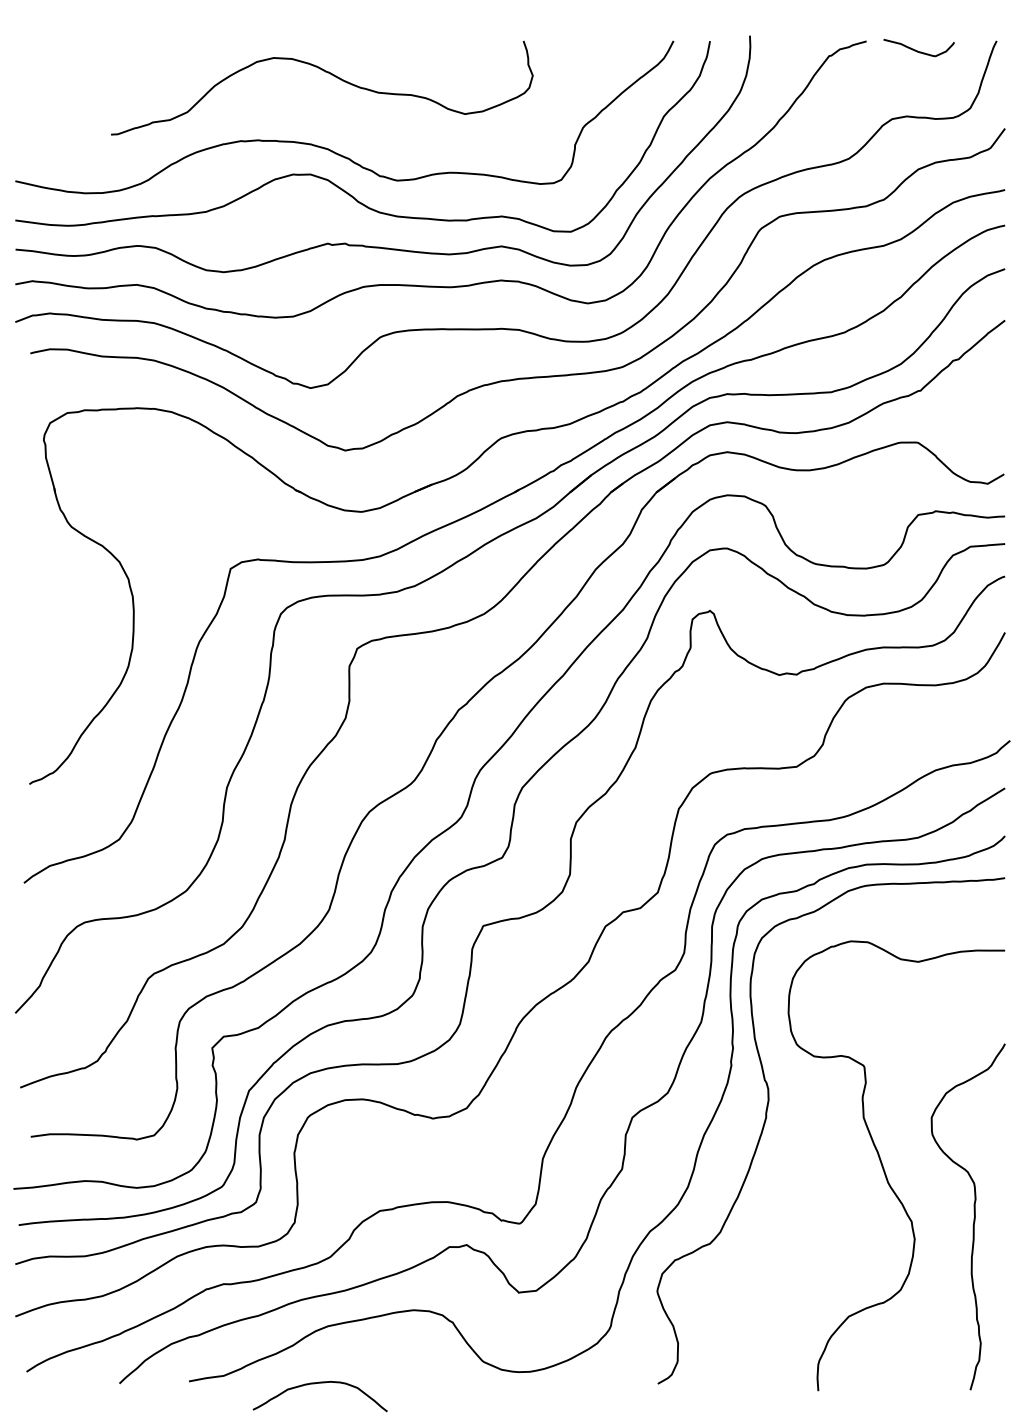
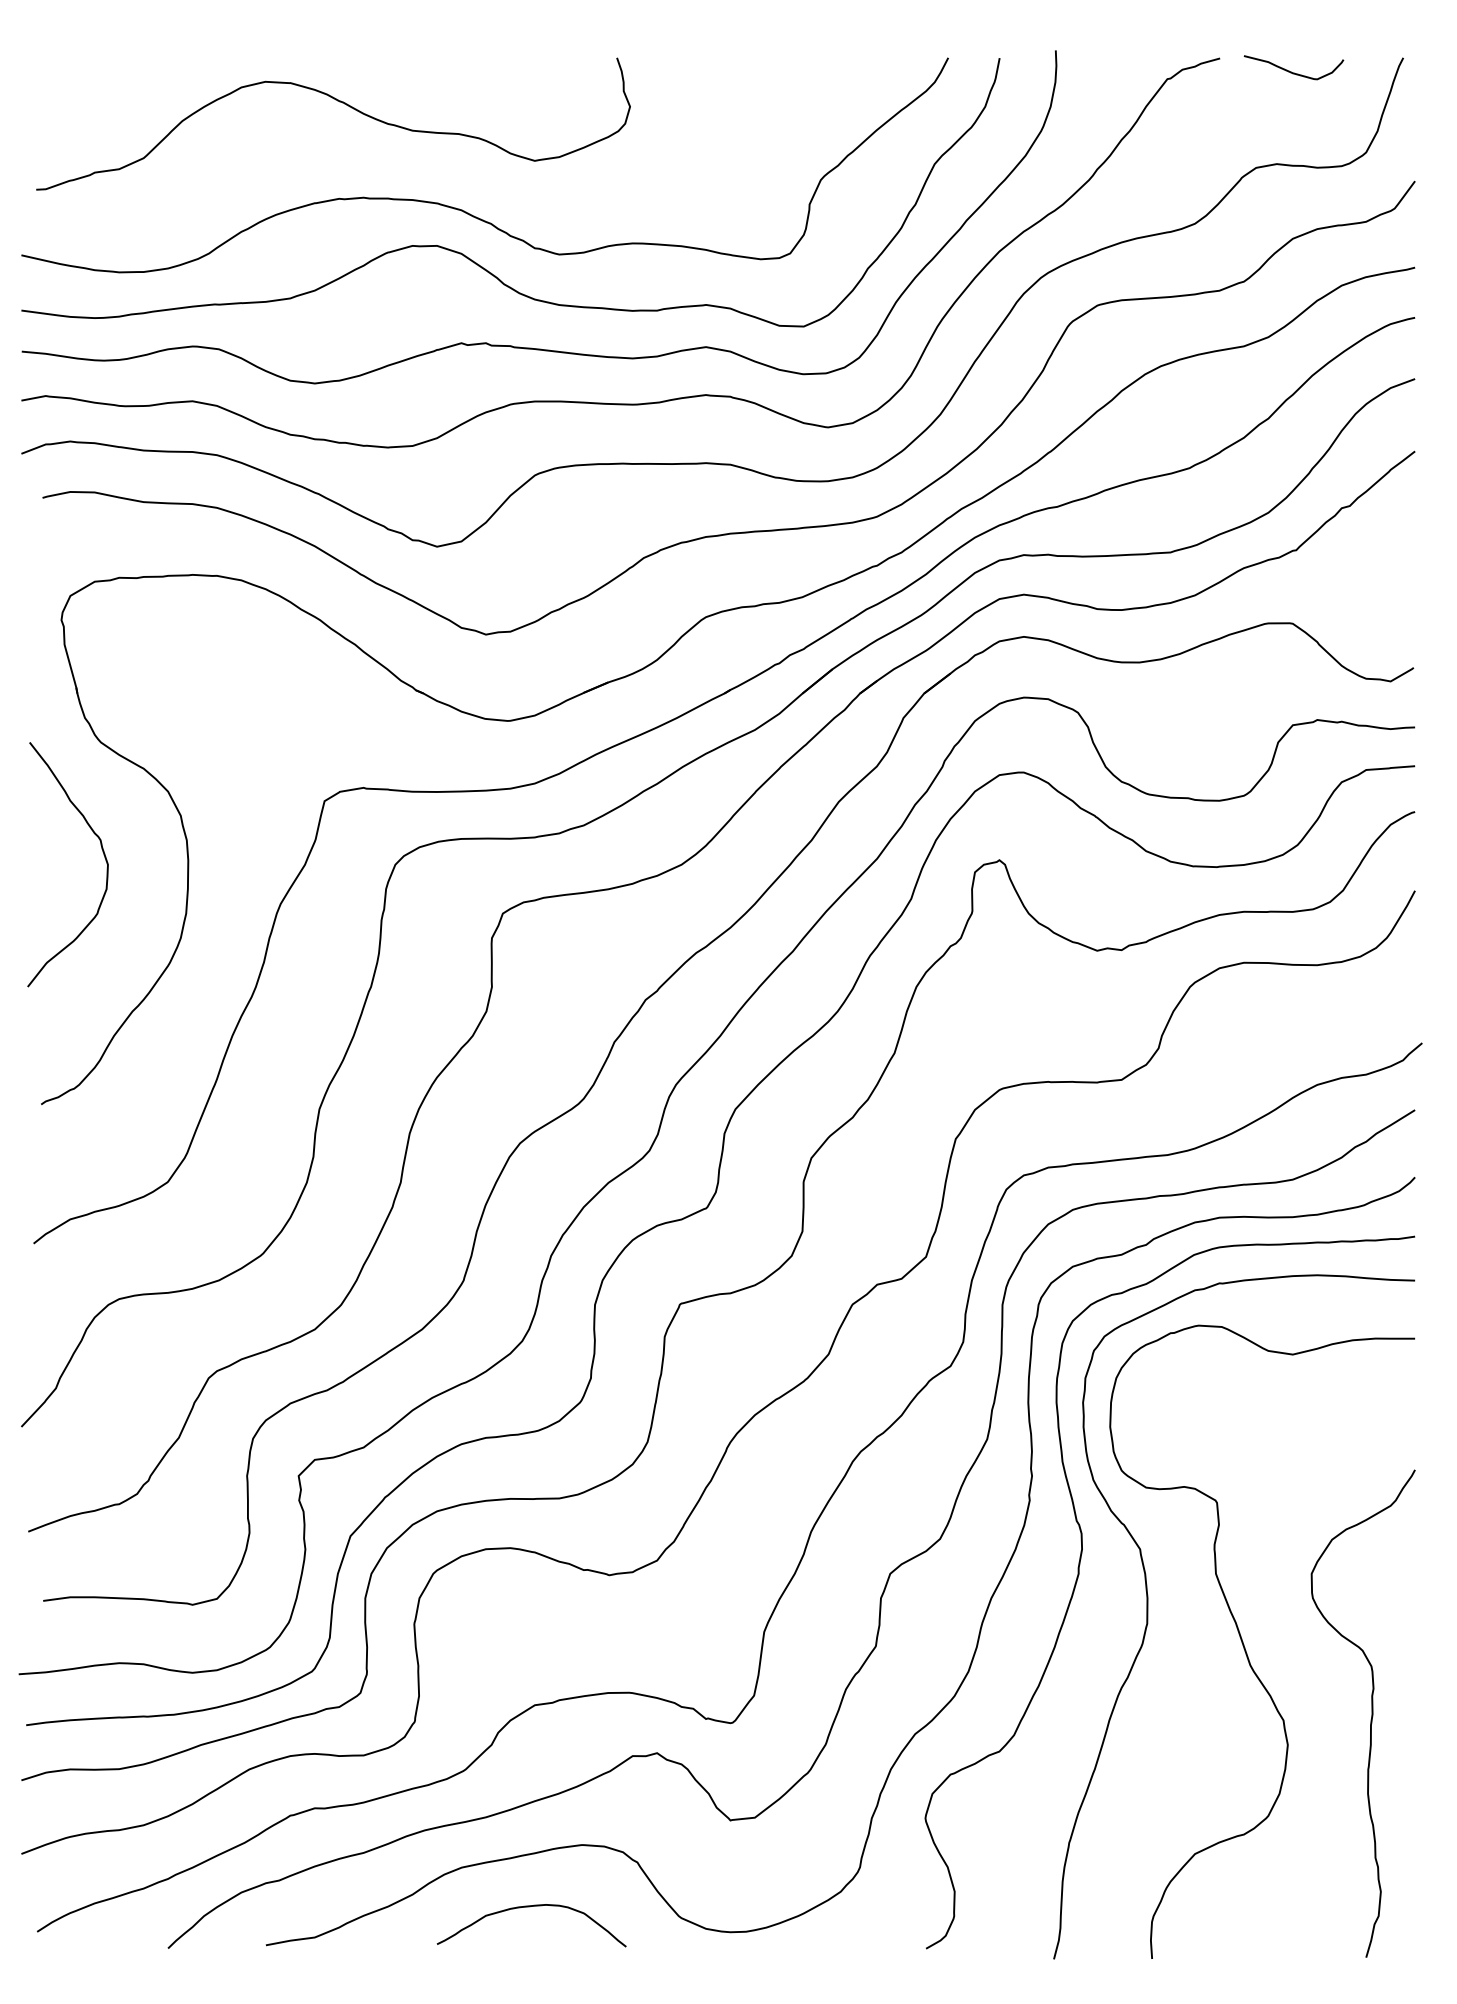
curve: (326, 72) -> (339, 102), moved
curve: (72, 605) -> (102, 852), added
curve: (815, 1147) -> (1148, 1616), added
curve: (319, 1383) -> (530, 1907), moved

